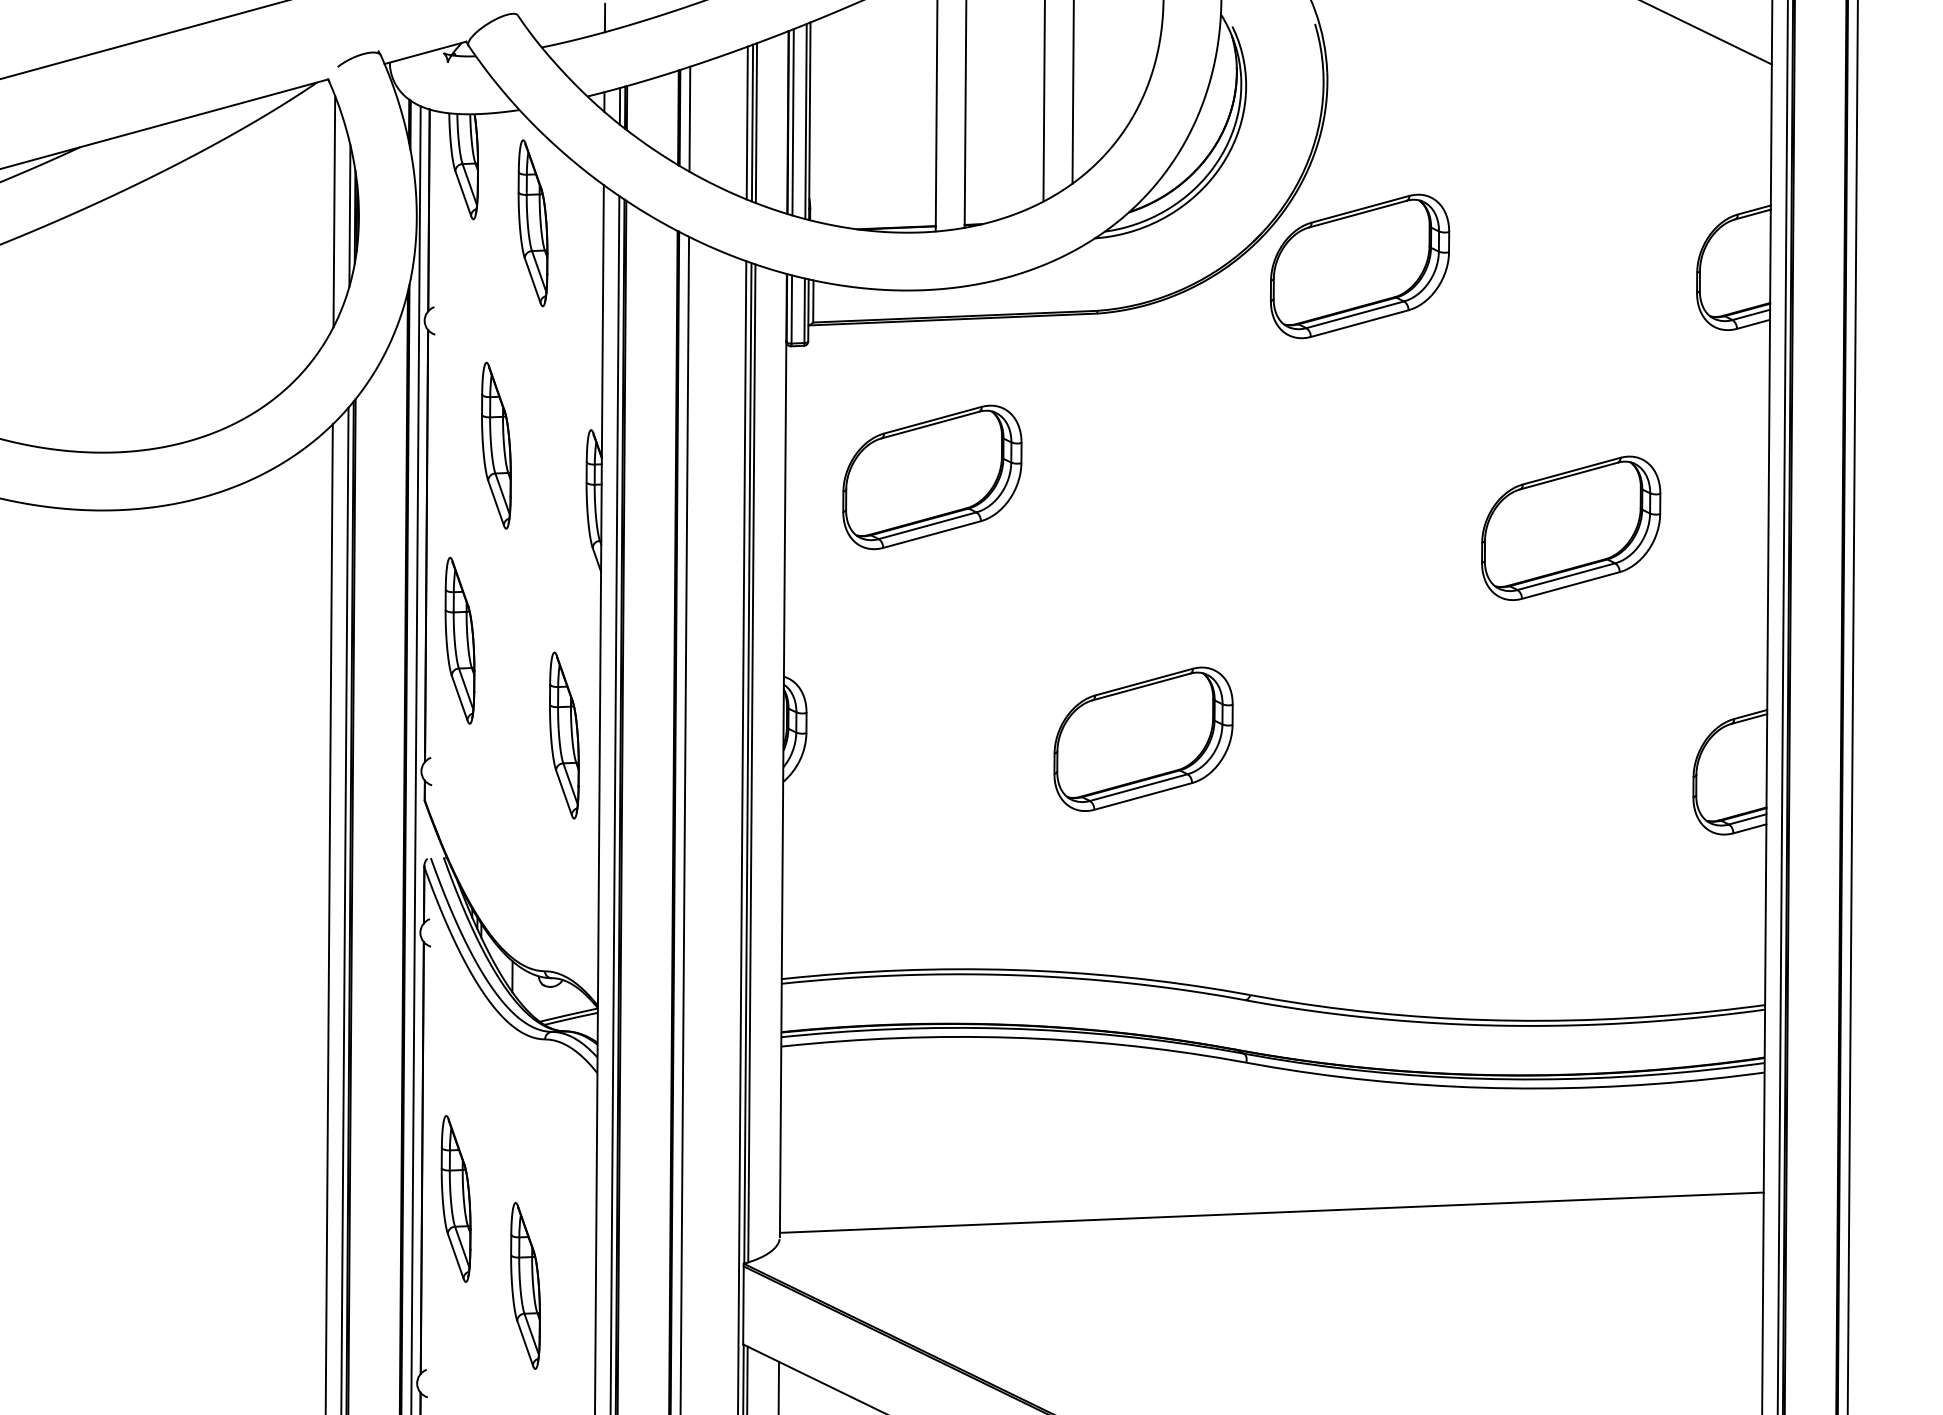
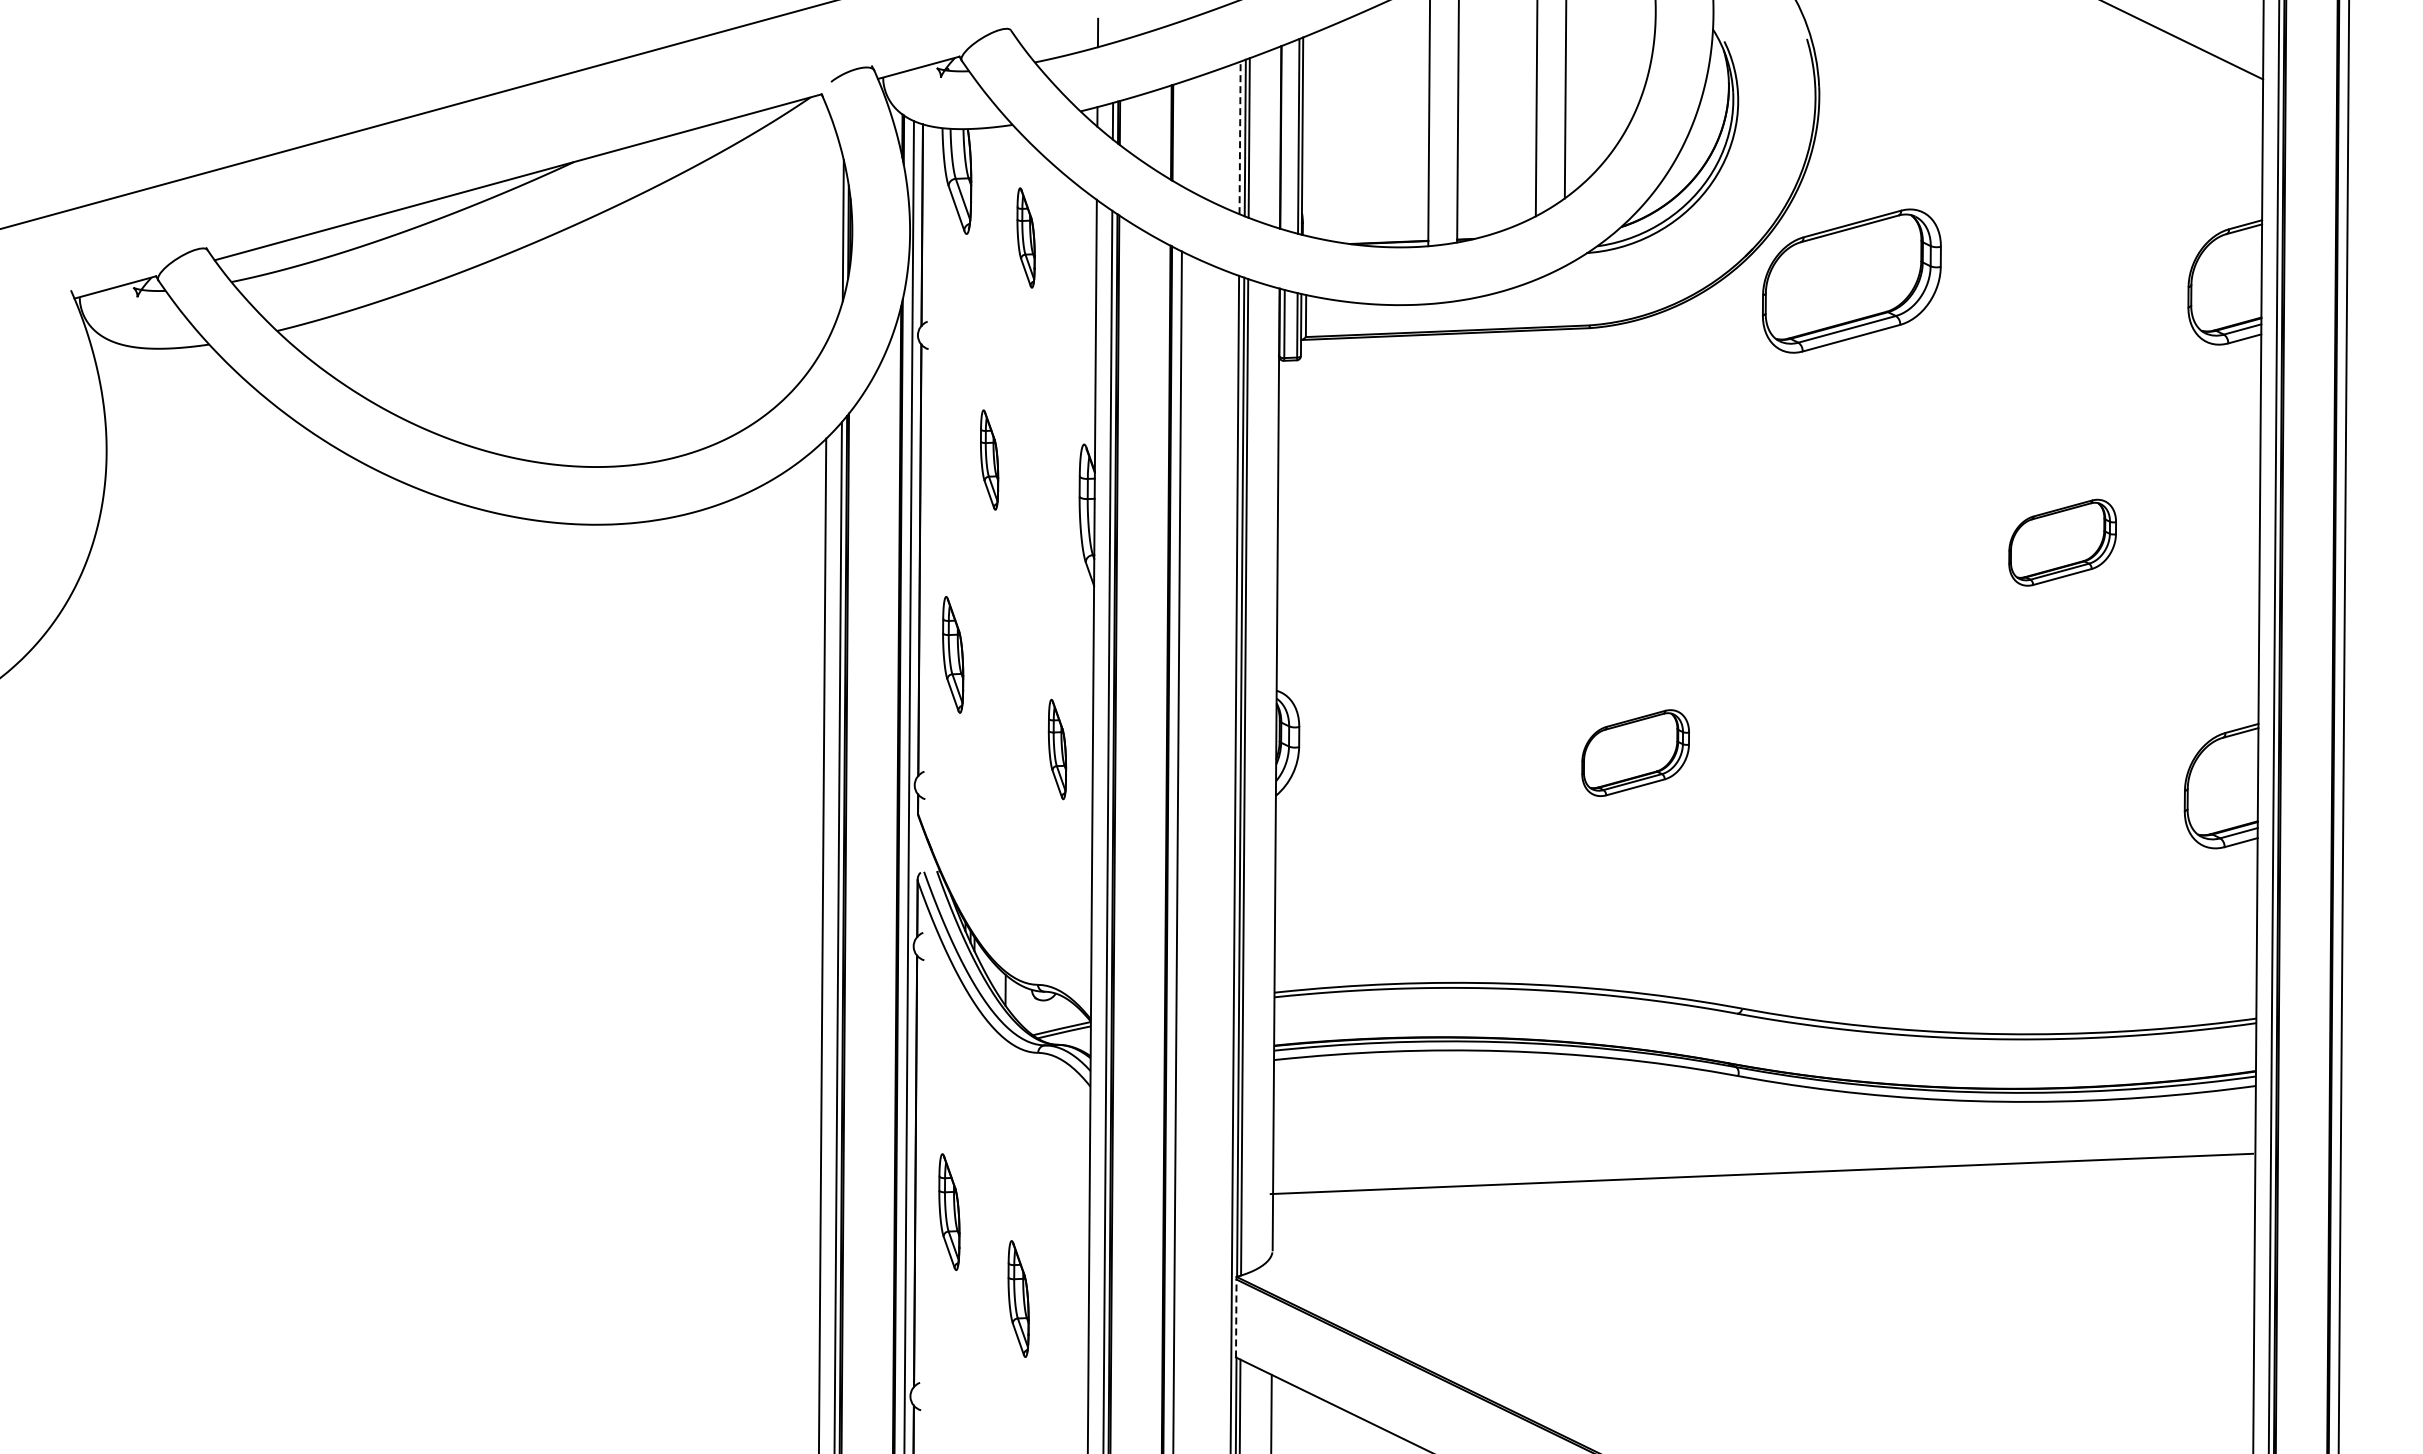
line: (689, 118) -> (1182, 133), removed
line: (747, 122) -> (1240, 137), solid -> dashed
line: (792, 122) -> (1285, 137), removed
line: (334, 211) -> (827, 226), removed
part: (532, 222) -> (1025, 237), size x0.6
part: (496, 445) -> (989, 459), size x0.6
part: (931, 477) -> (1424, 491), removed
part: (1570, 528) -> (2062, 542), size x0.6
part: (459, 640) -> (952, 654), size x0.7
part: (564, 735) -> (1057, 749), size x0.6
part: (1143, 738) -> (1635, 752), size x0.6
part: (456, 1198) -> (949, 1211), size x0.7
line: (1271, 1212) -> (1761, 1173), moved
part: (525, 1285) -> (1018, 1298), size x0.7
line: (743, 1305) -> (1236, 1318), solid -> dashed

